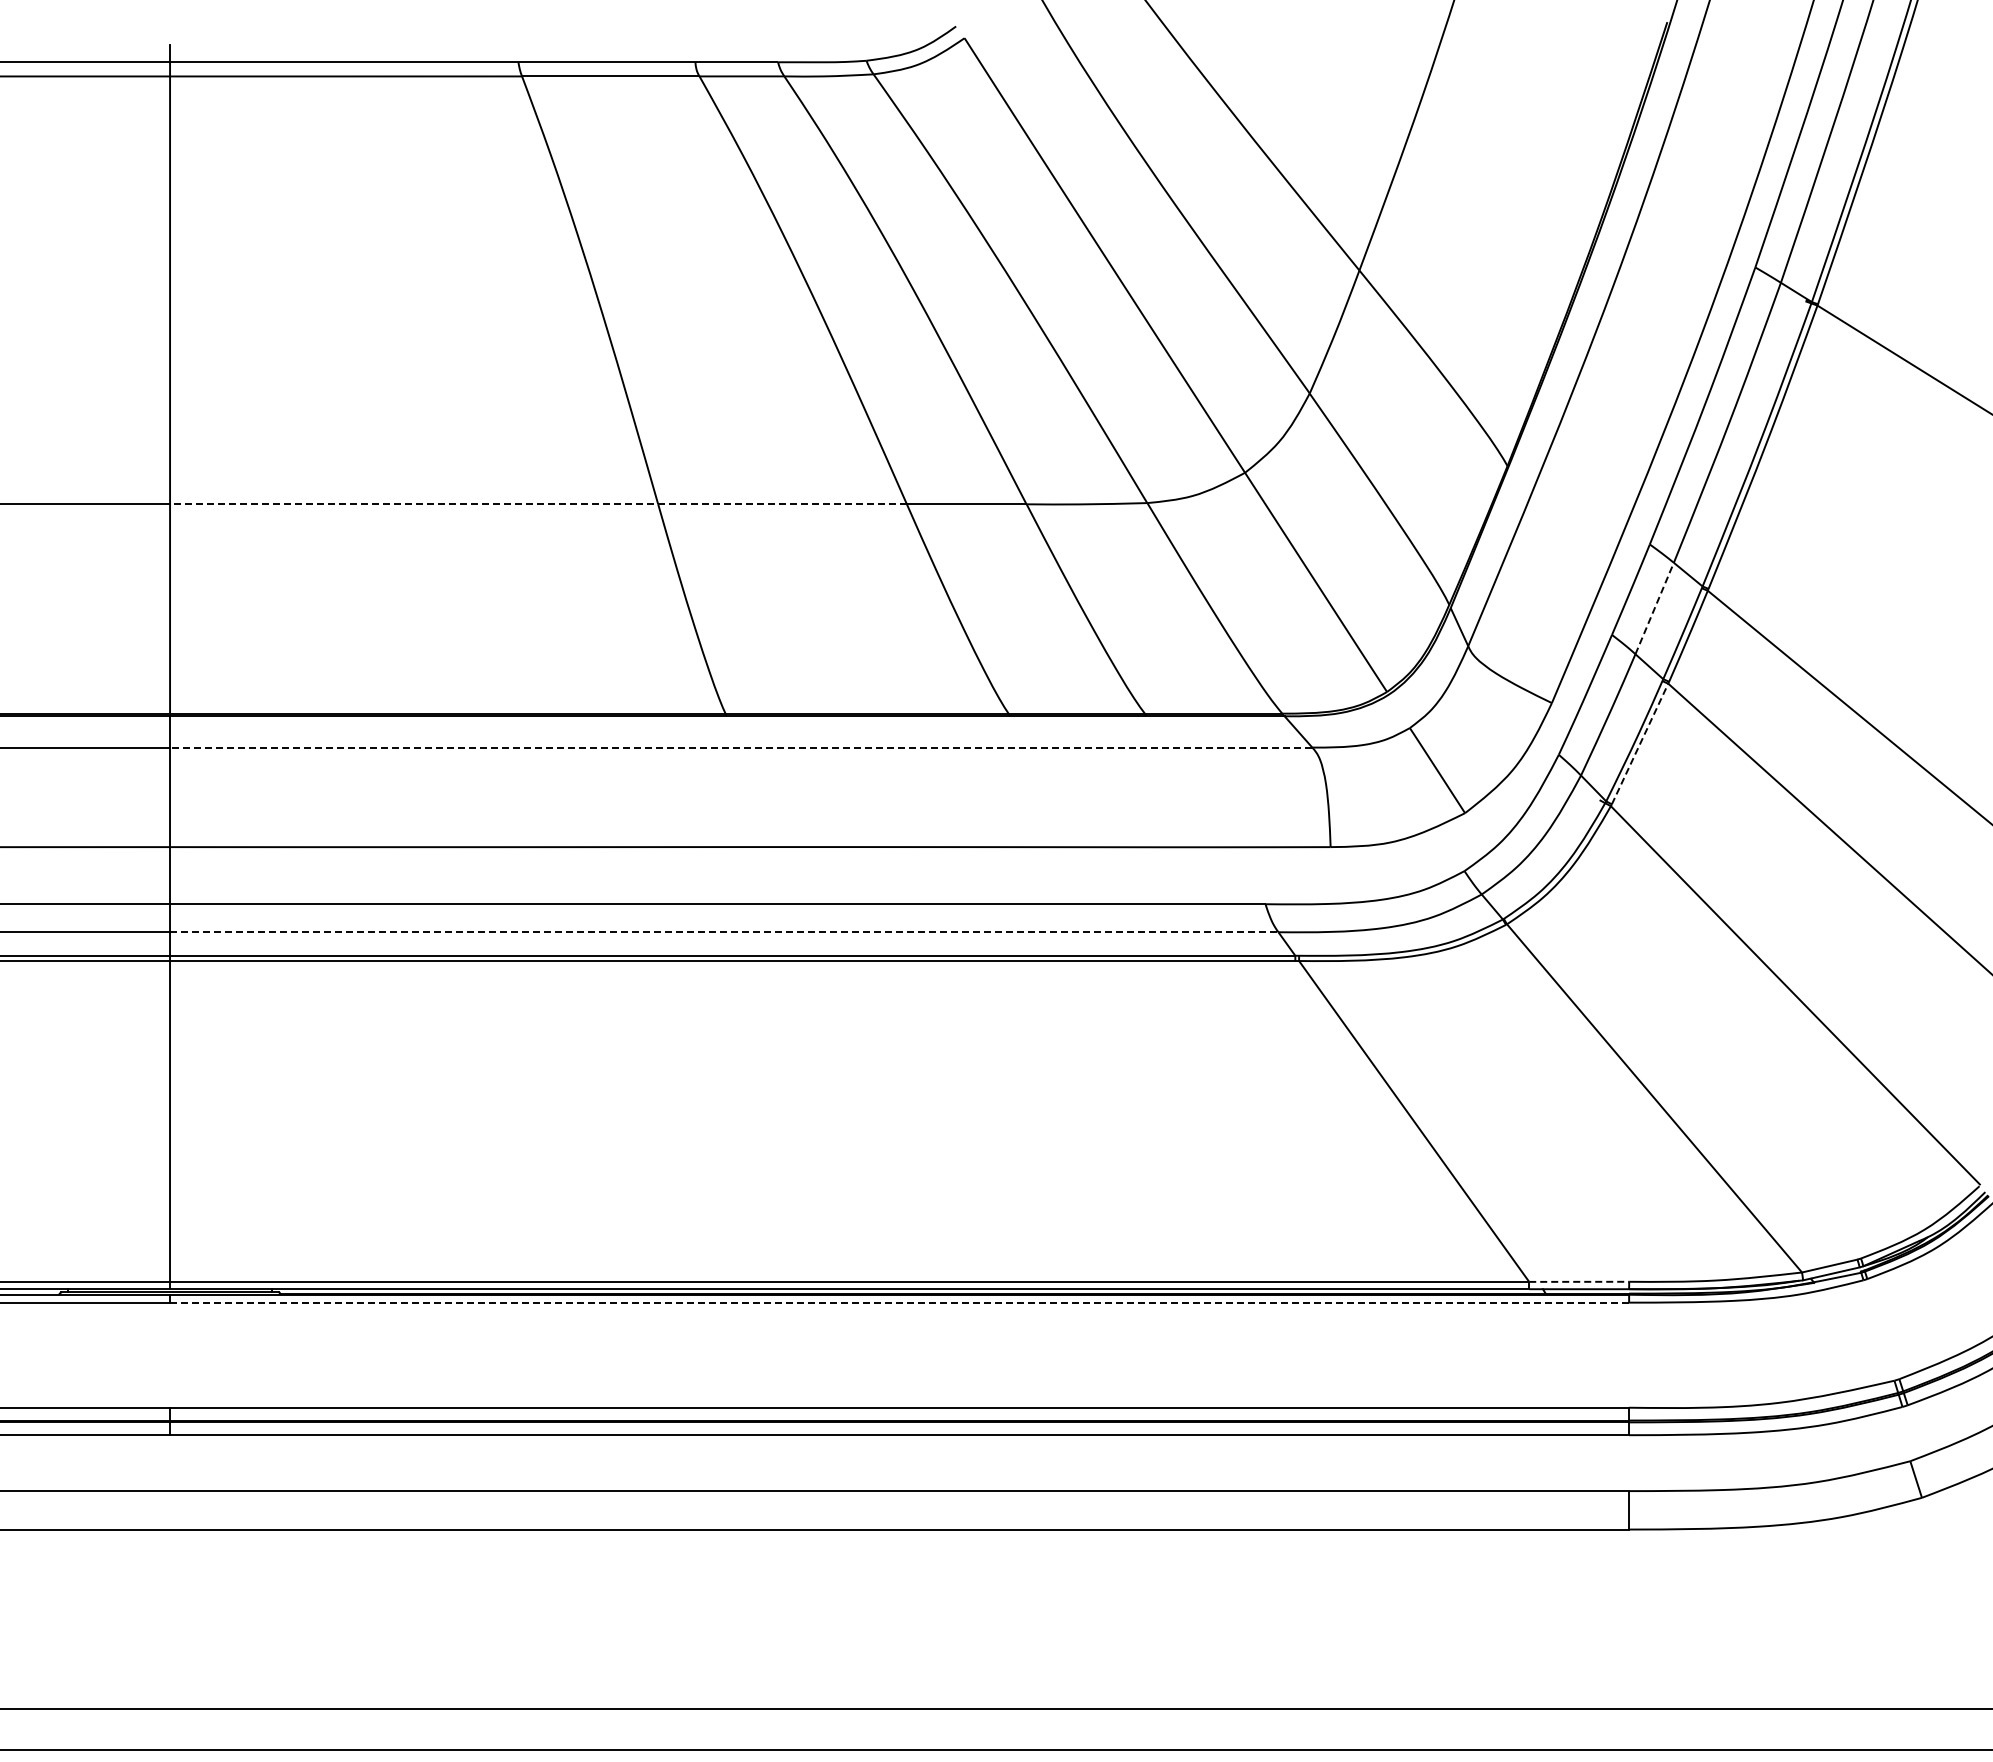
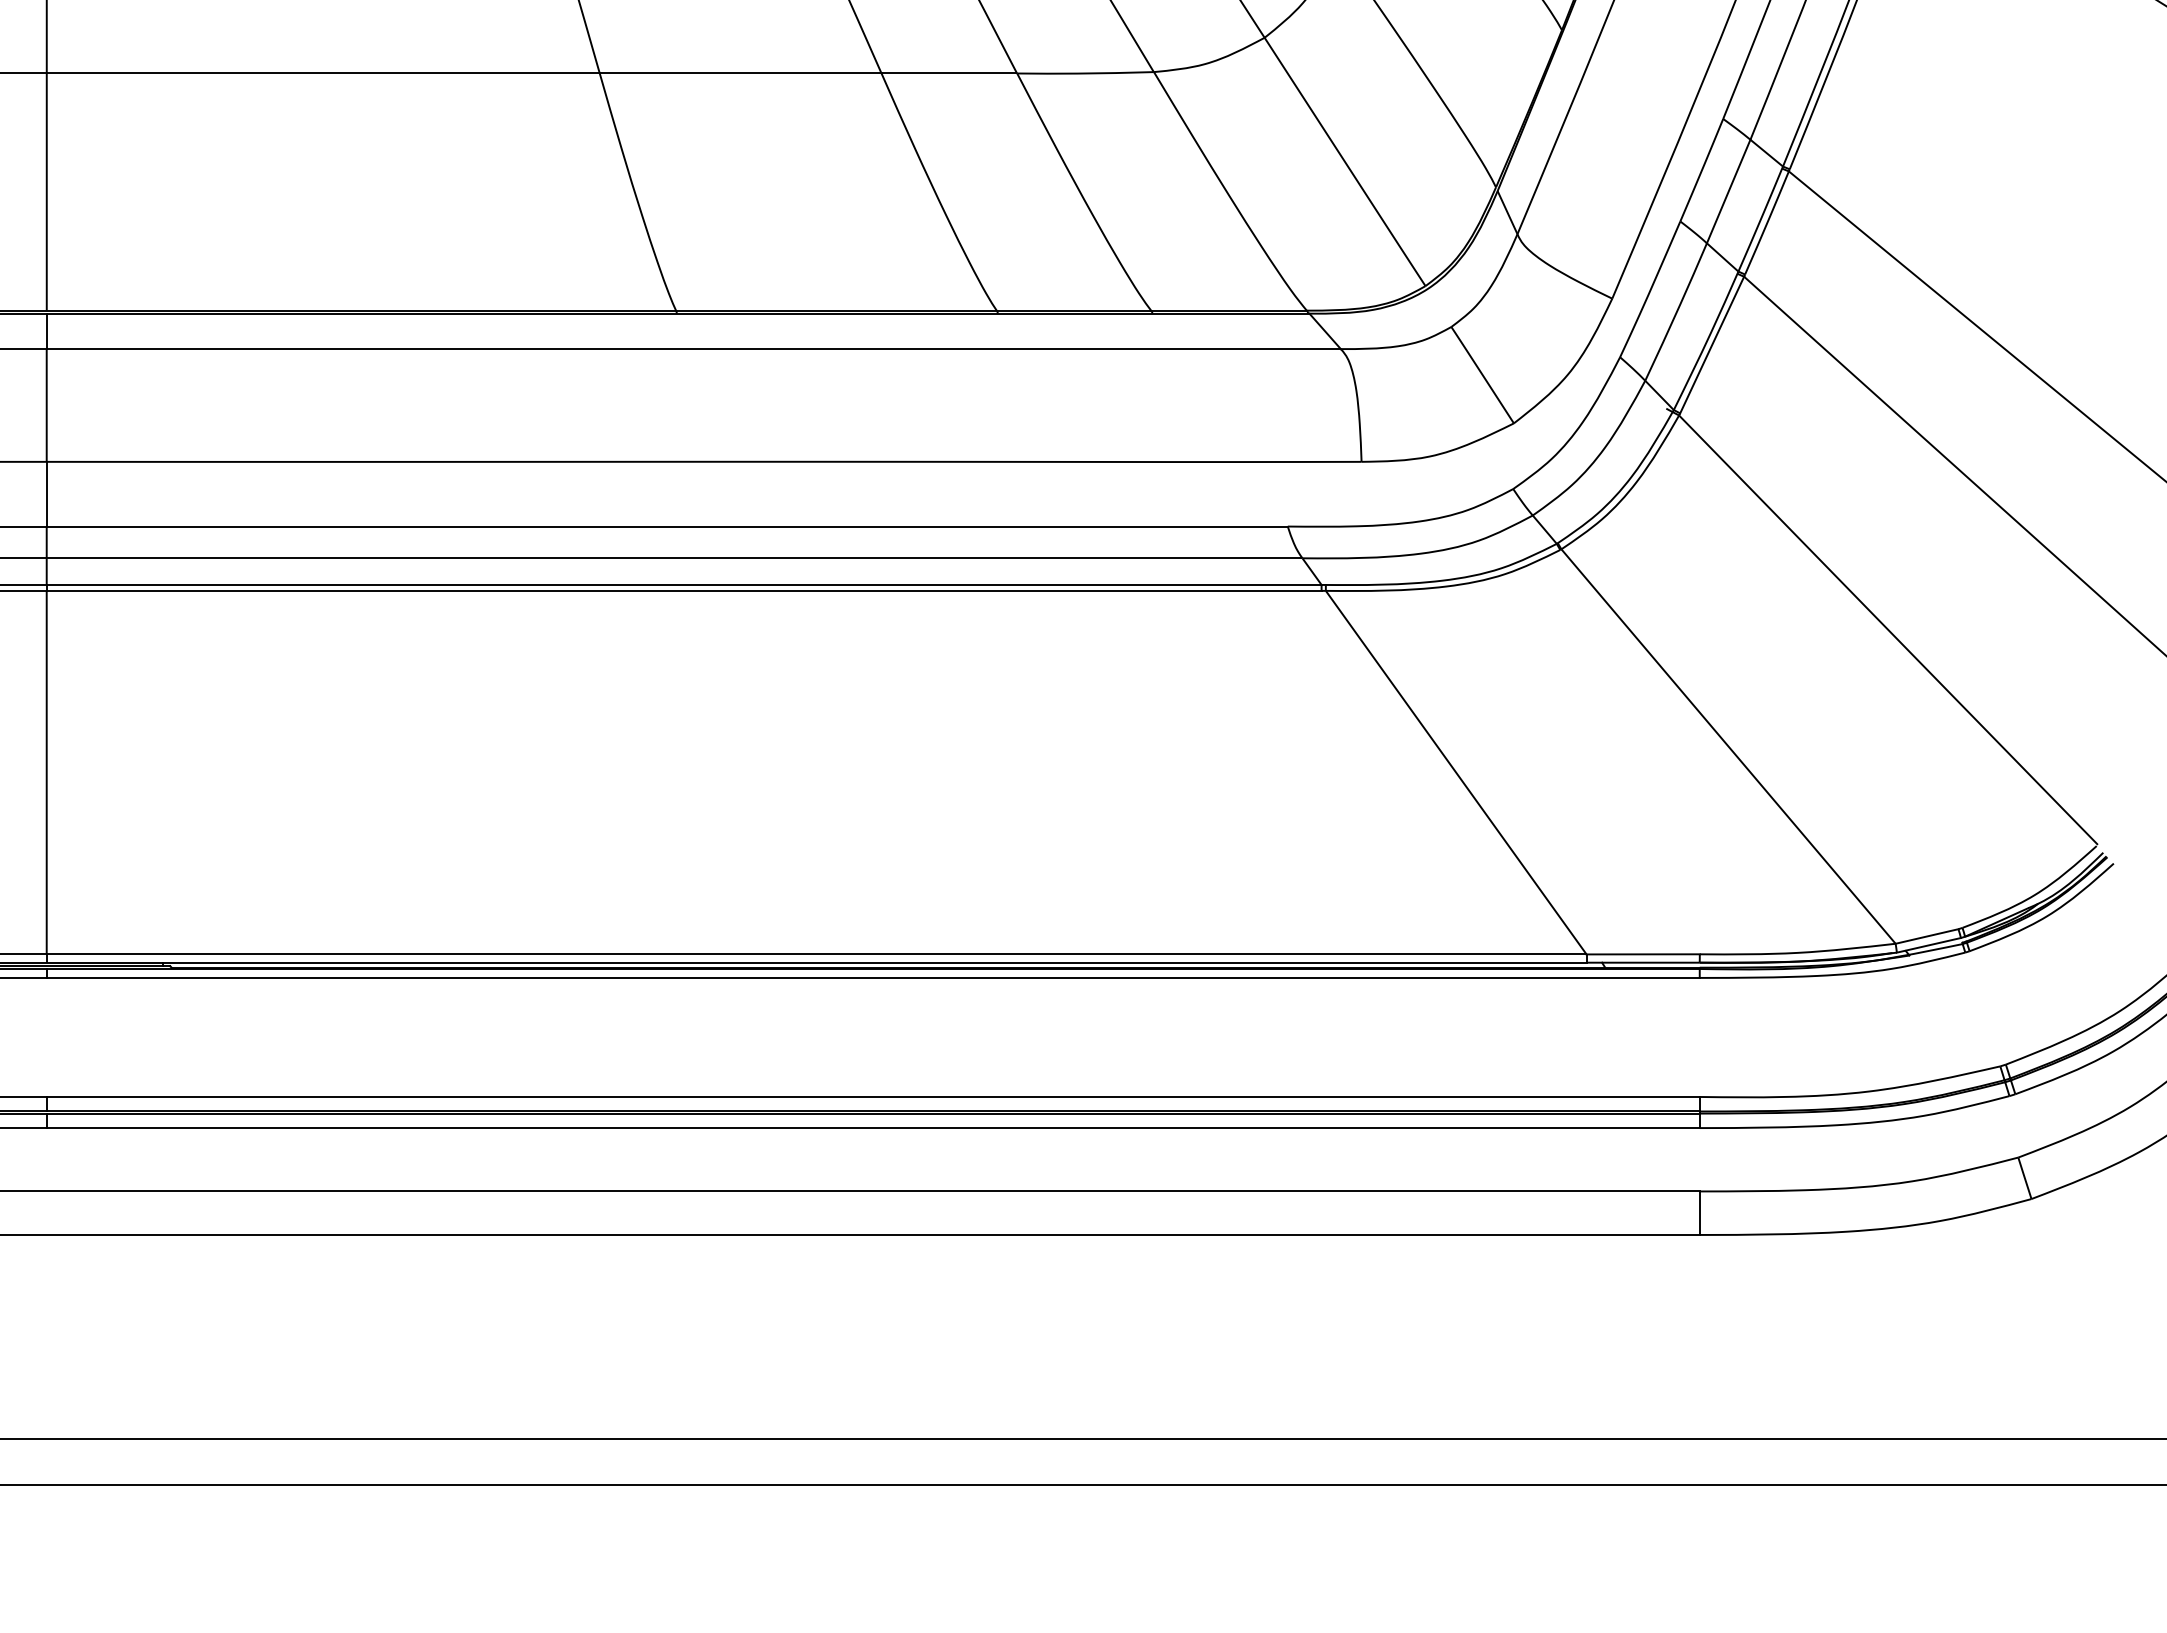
line: (537, 504) -> (463, 73), dashed -> solid
line: (1654, 608) -> (1728, 191), dashed -> solid
line: (1640, 744) -> (1712, 345), dashed -> solid
line: (740, 747) -> (693, 348), dashed -> solid
line: (724, 932) -> (674, 558), dashed -> solid
line: (1579, 1281) -> (1643, 953), dashed -> solid
line: (899, 1302) -> (873, 977), dashed -> solid

